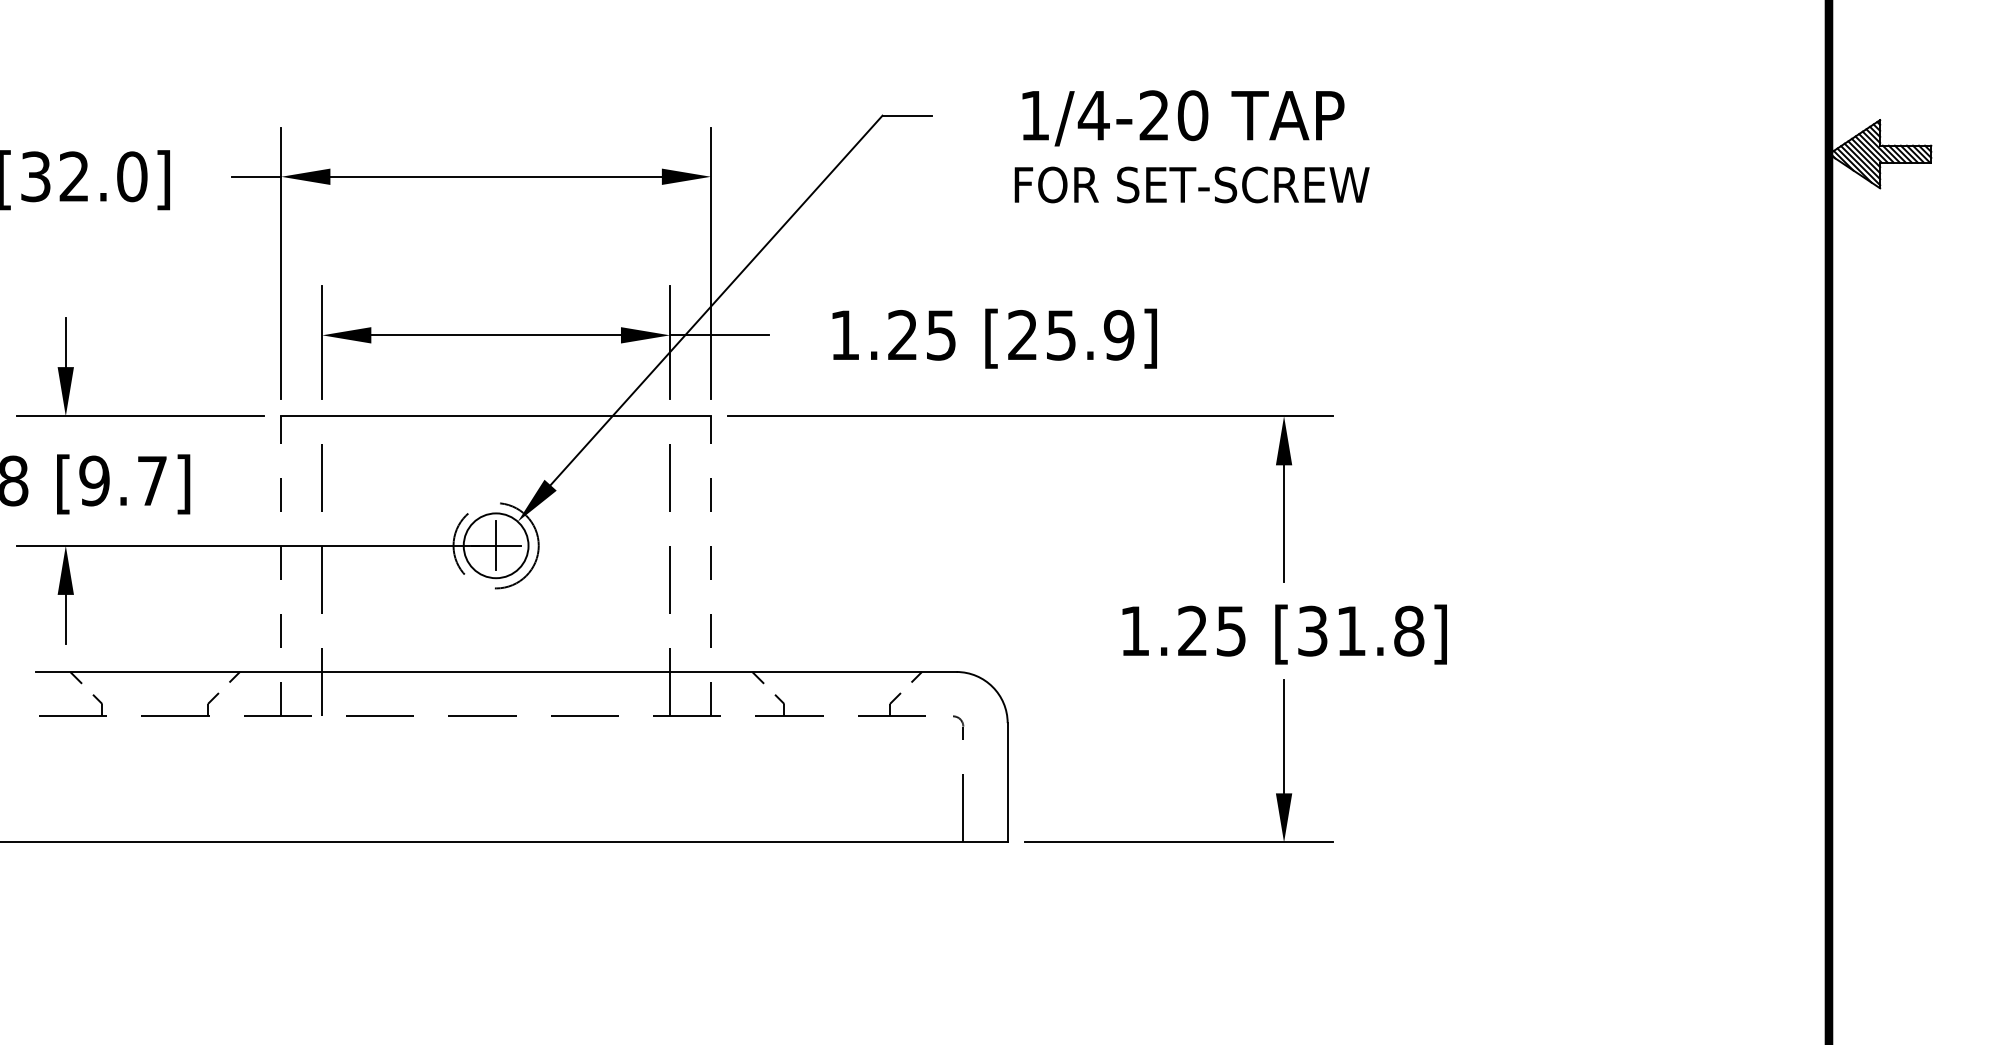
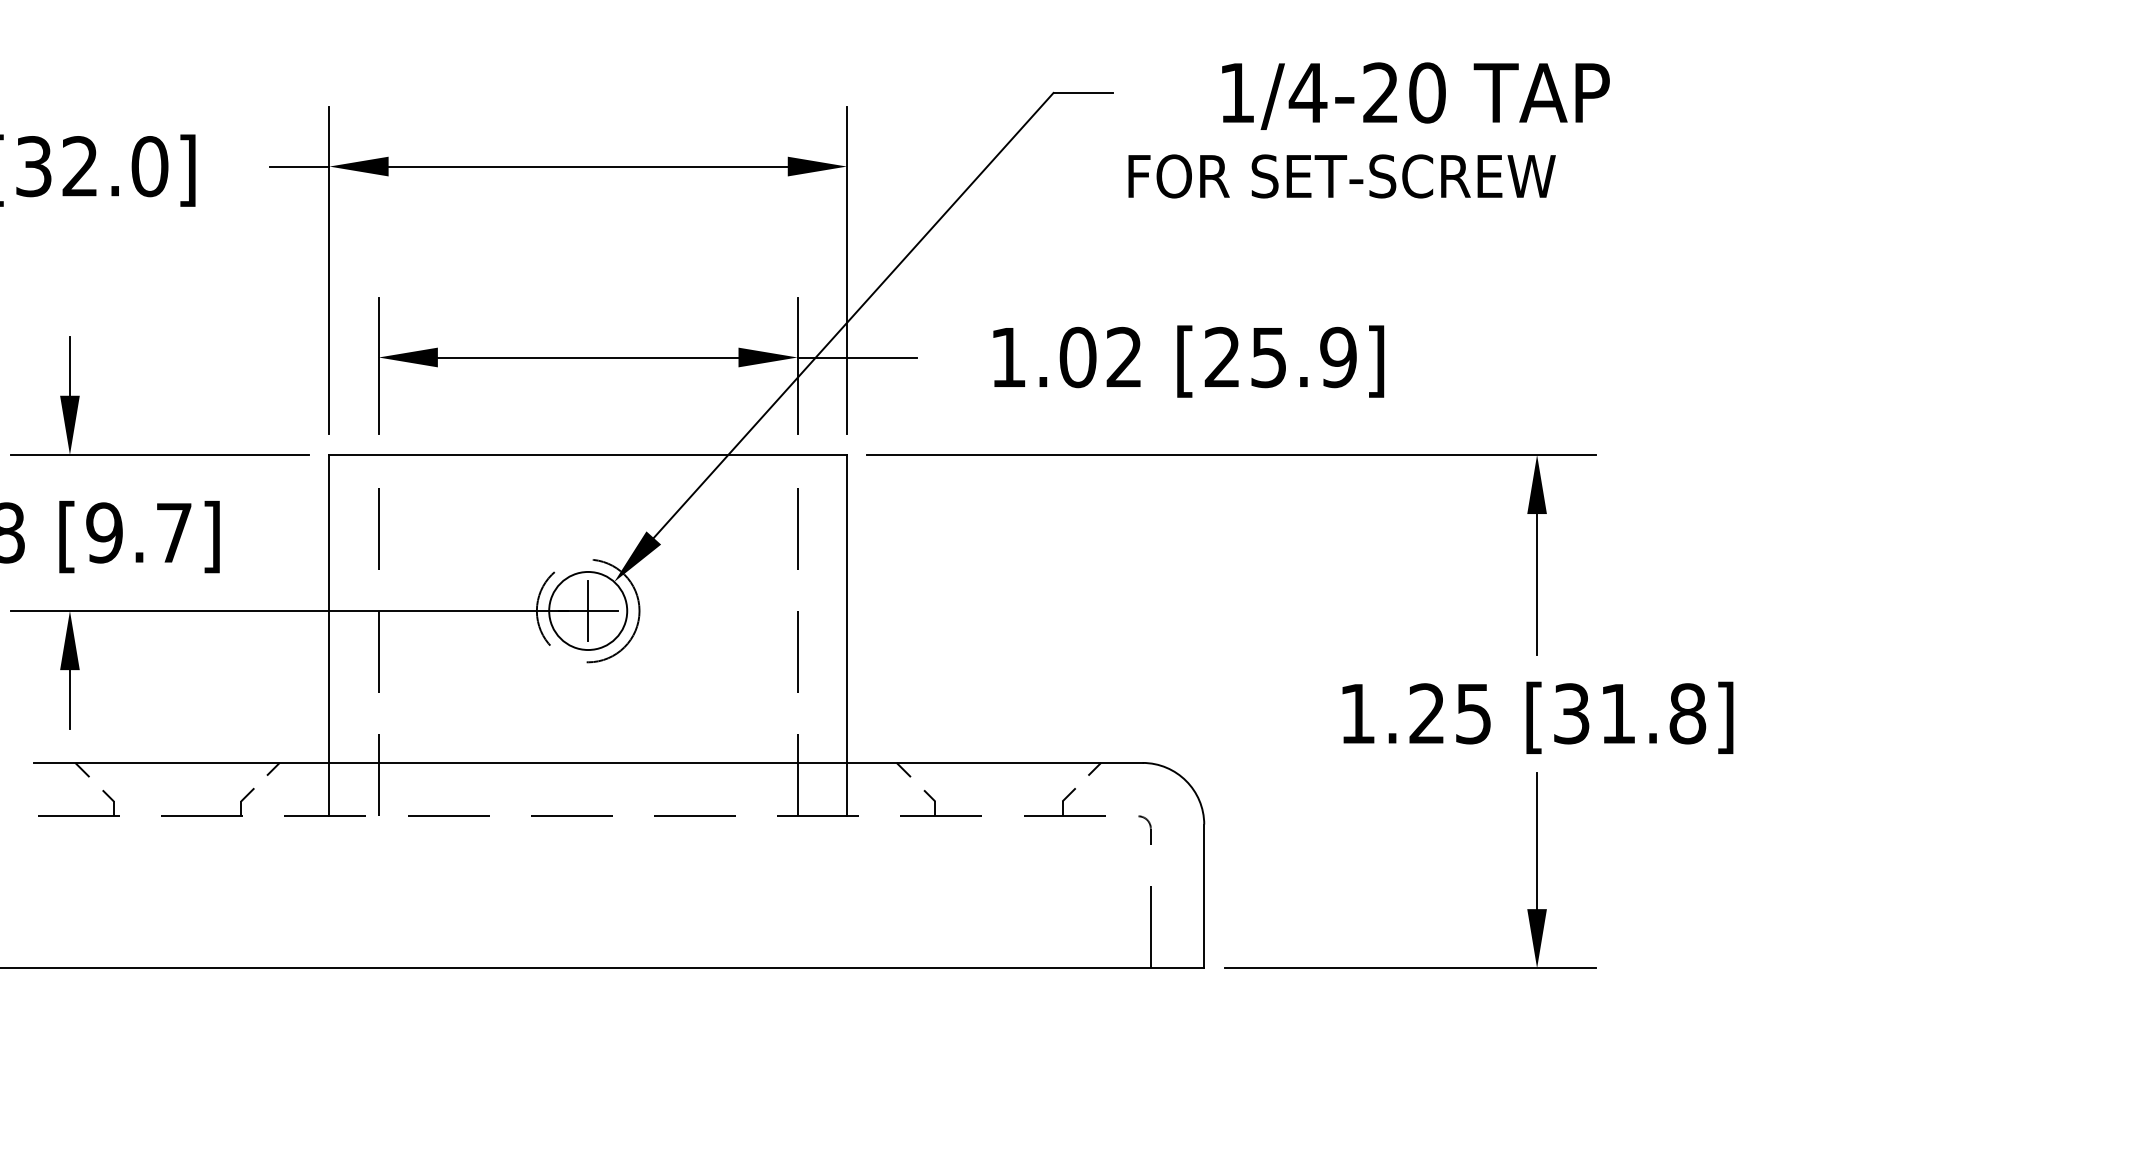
text: (1191, 184) -> (1341, 175), moved
text: (921, 335) -> (1100, 357), 1.25 -> 1.02
line: (281, 565) -> (329, 634), dashed -> solid
line: (710, 565) -> (846, 634), dashed -> solid

